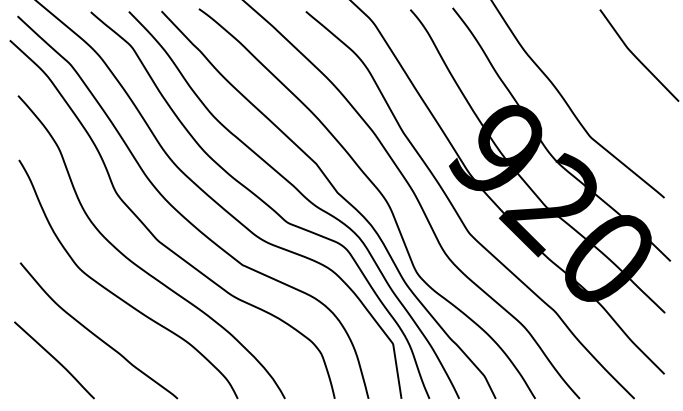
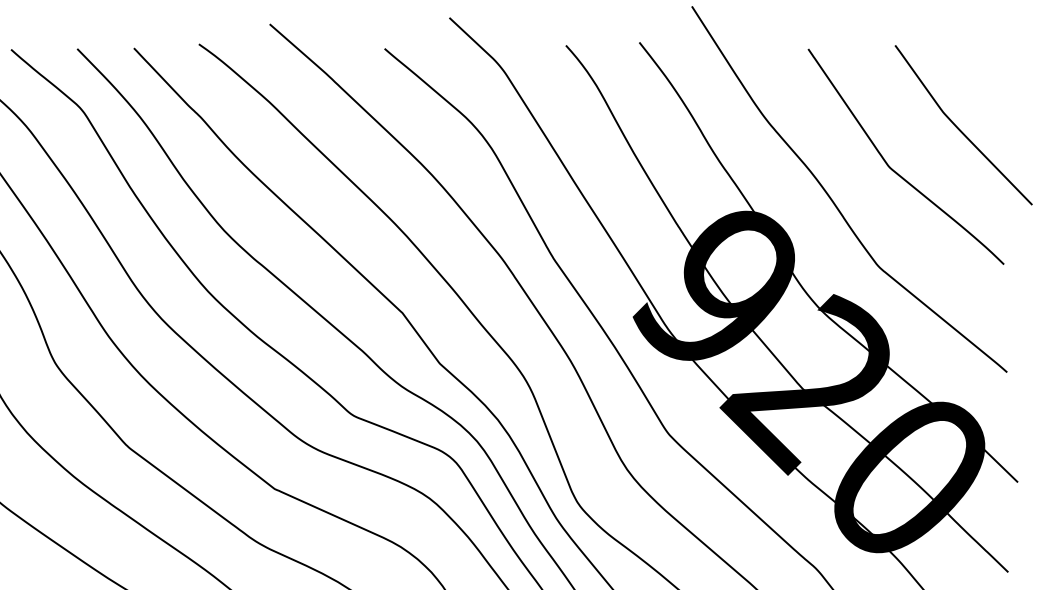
curve: (600, 81) -> (896, 170), added

